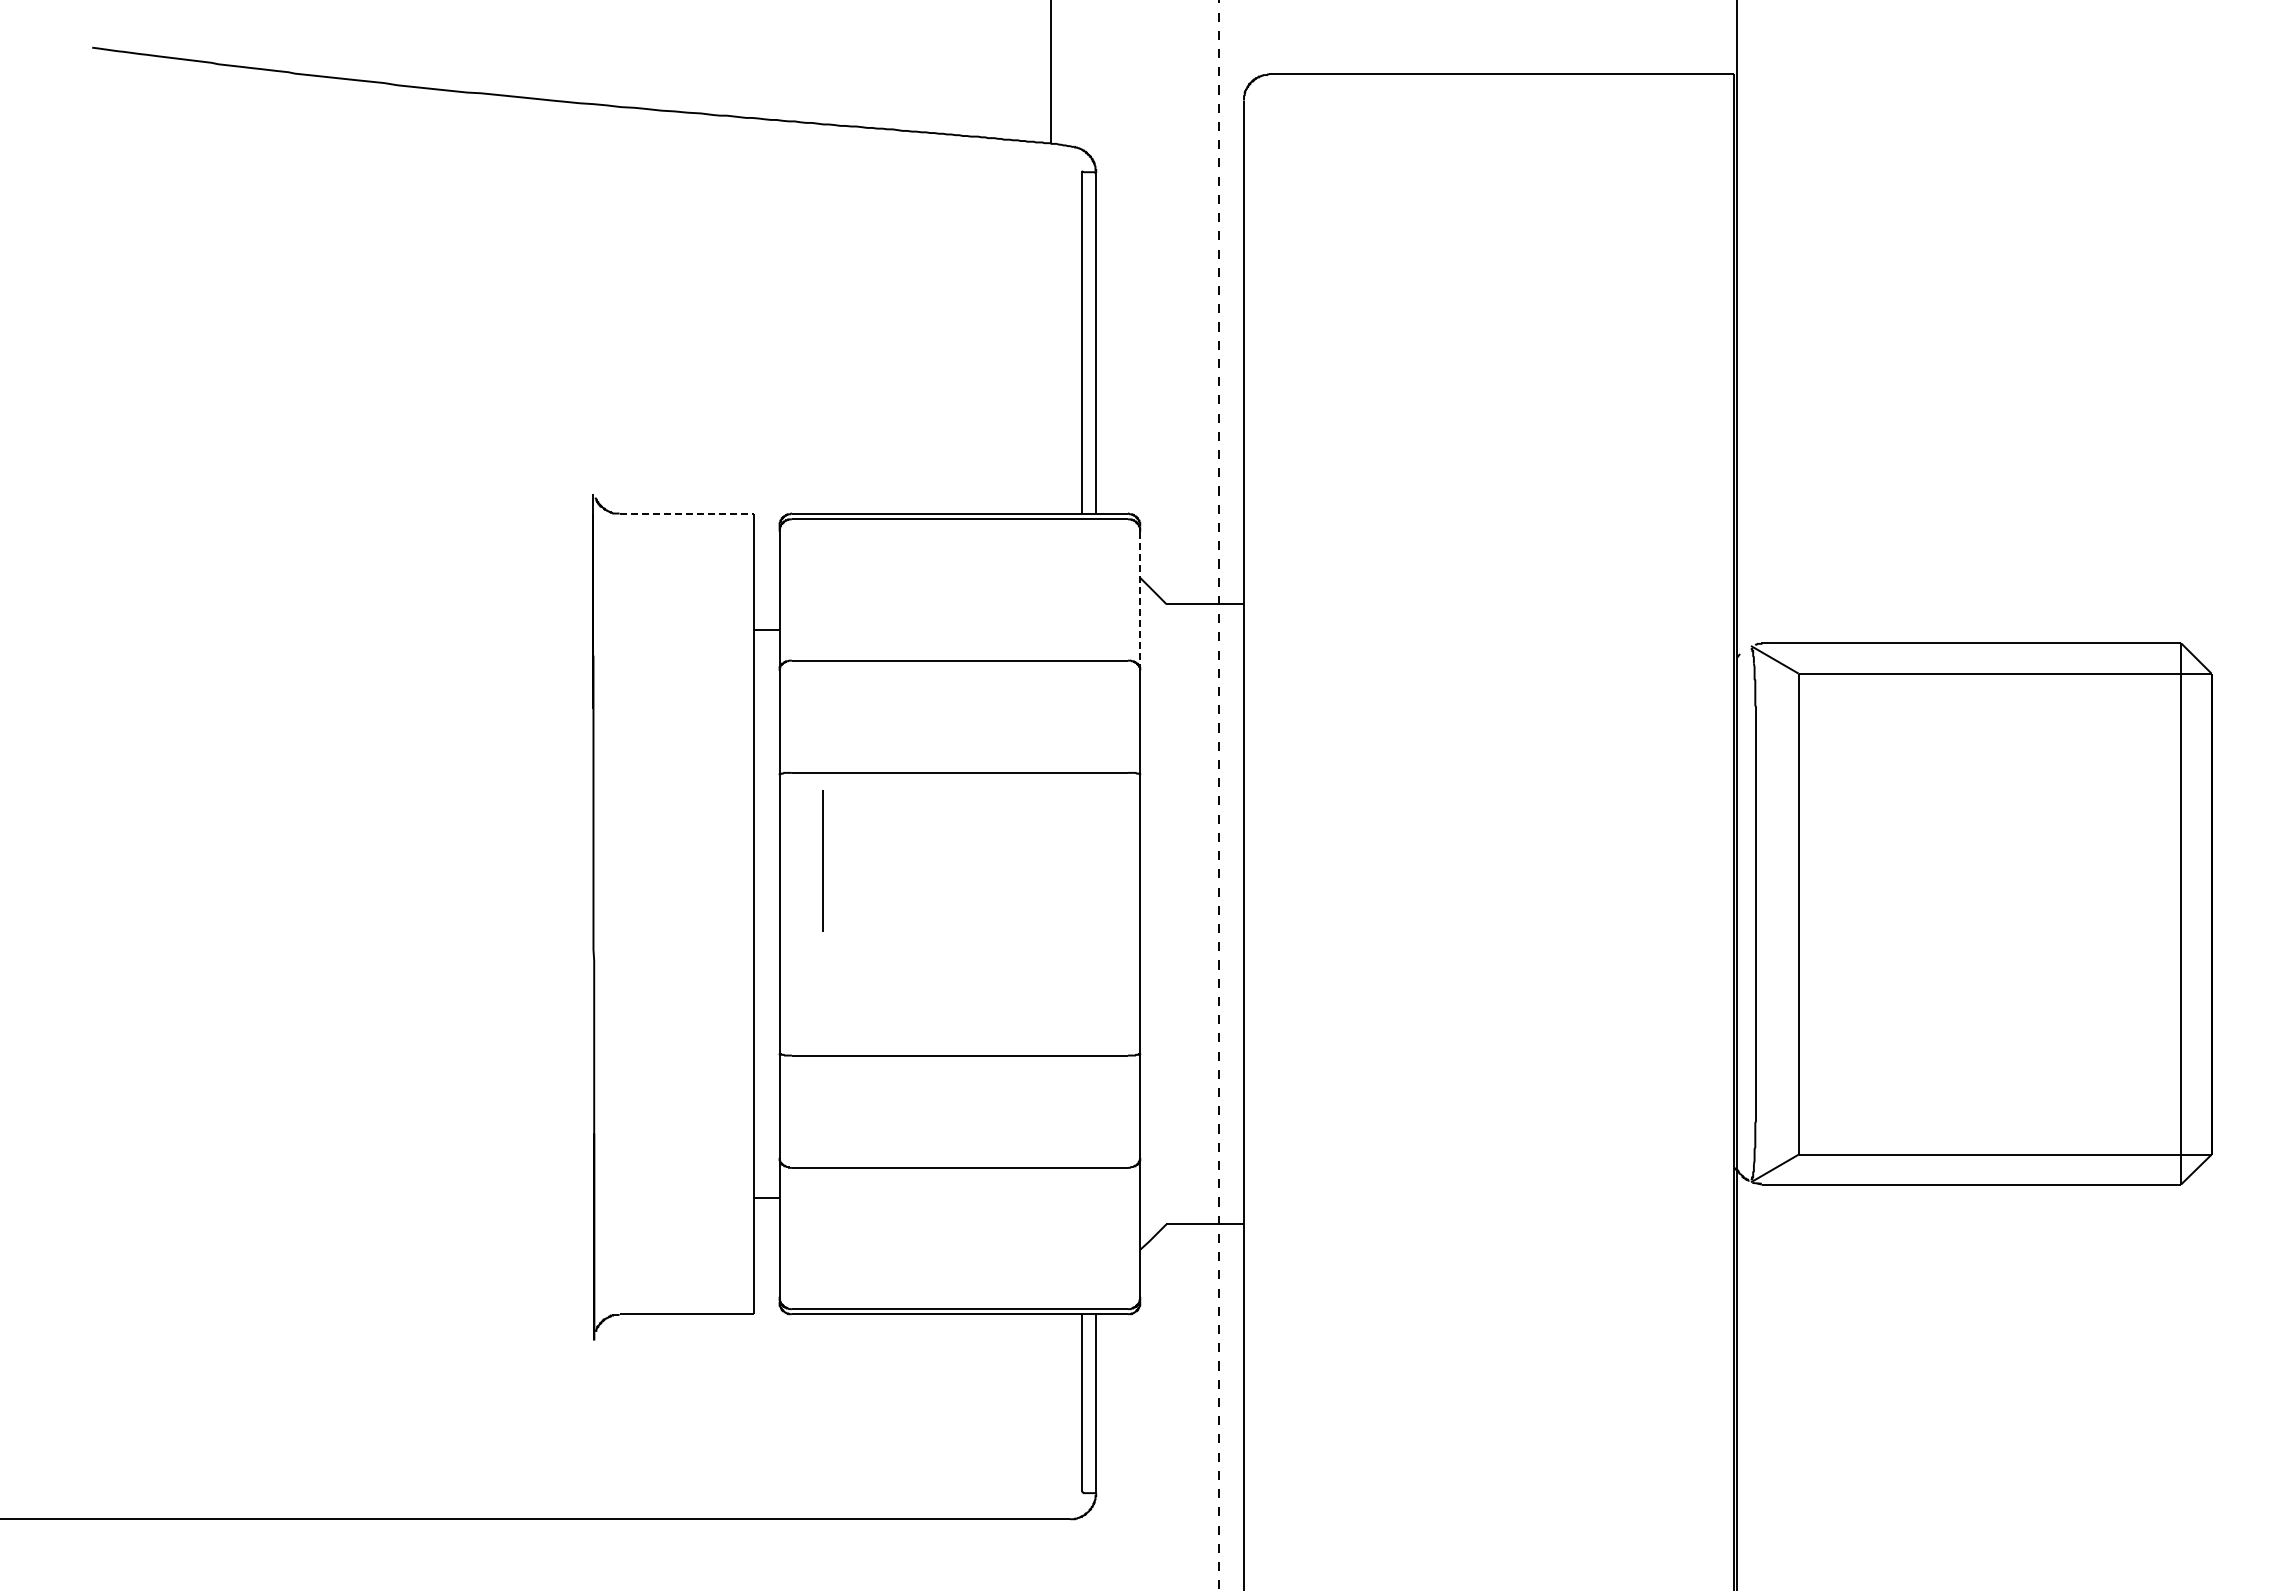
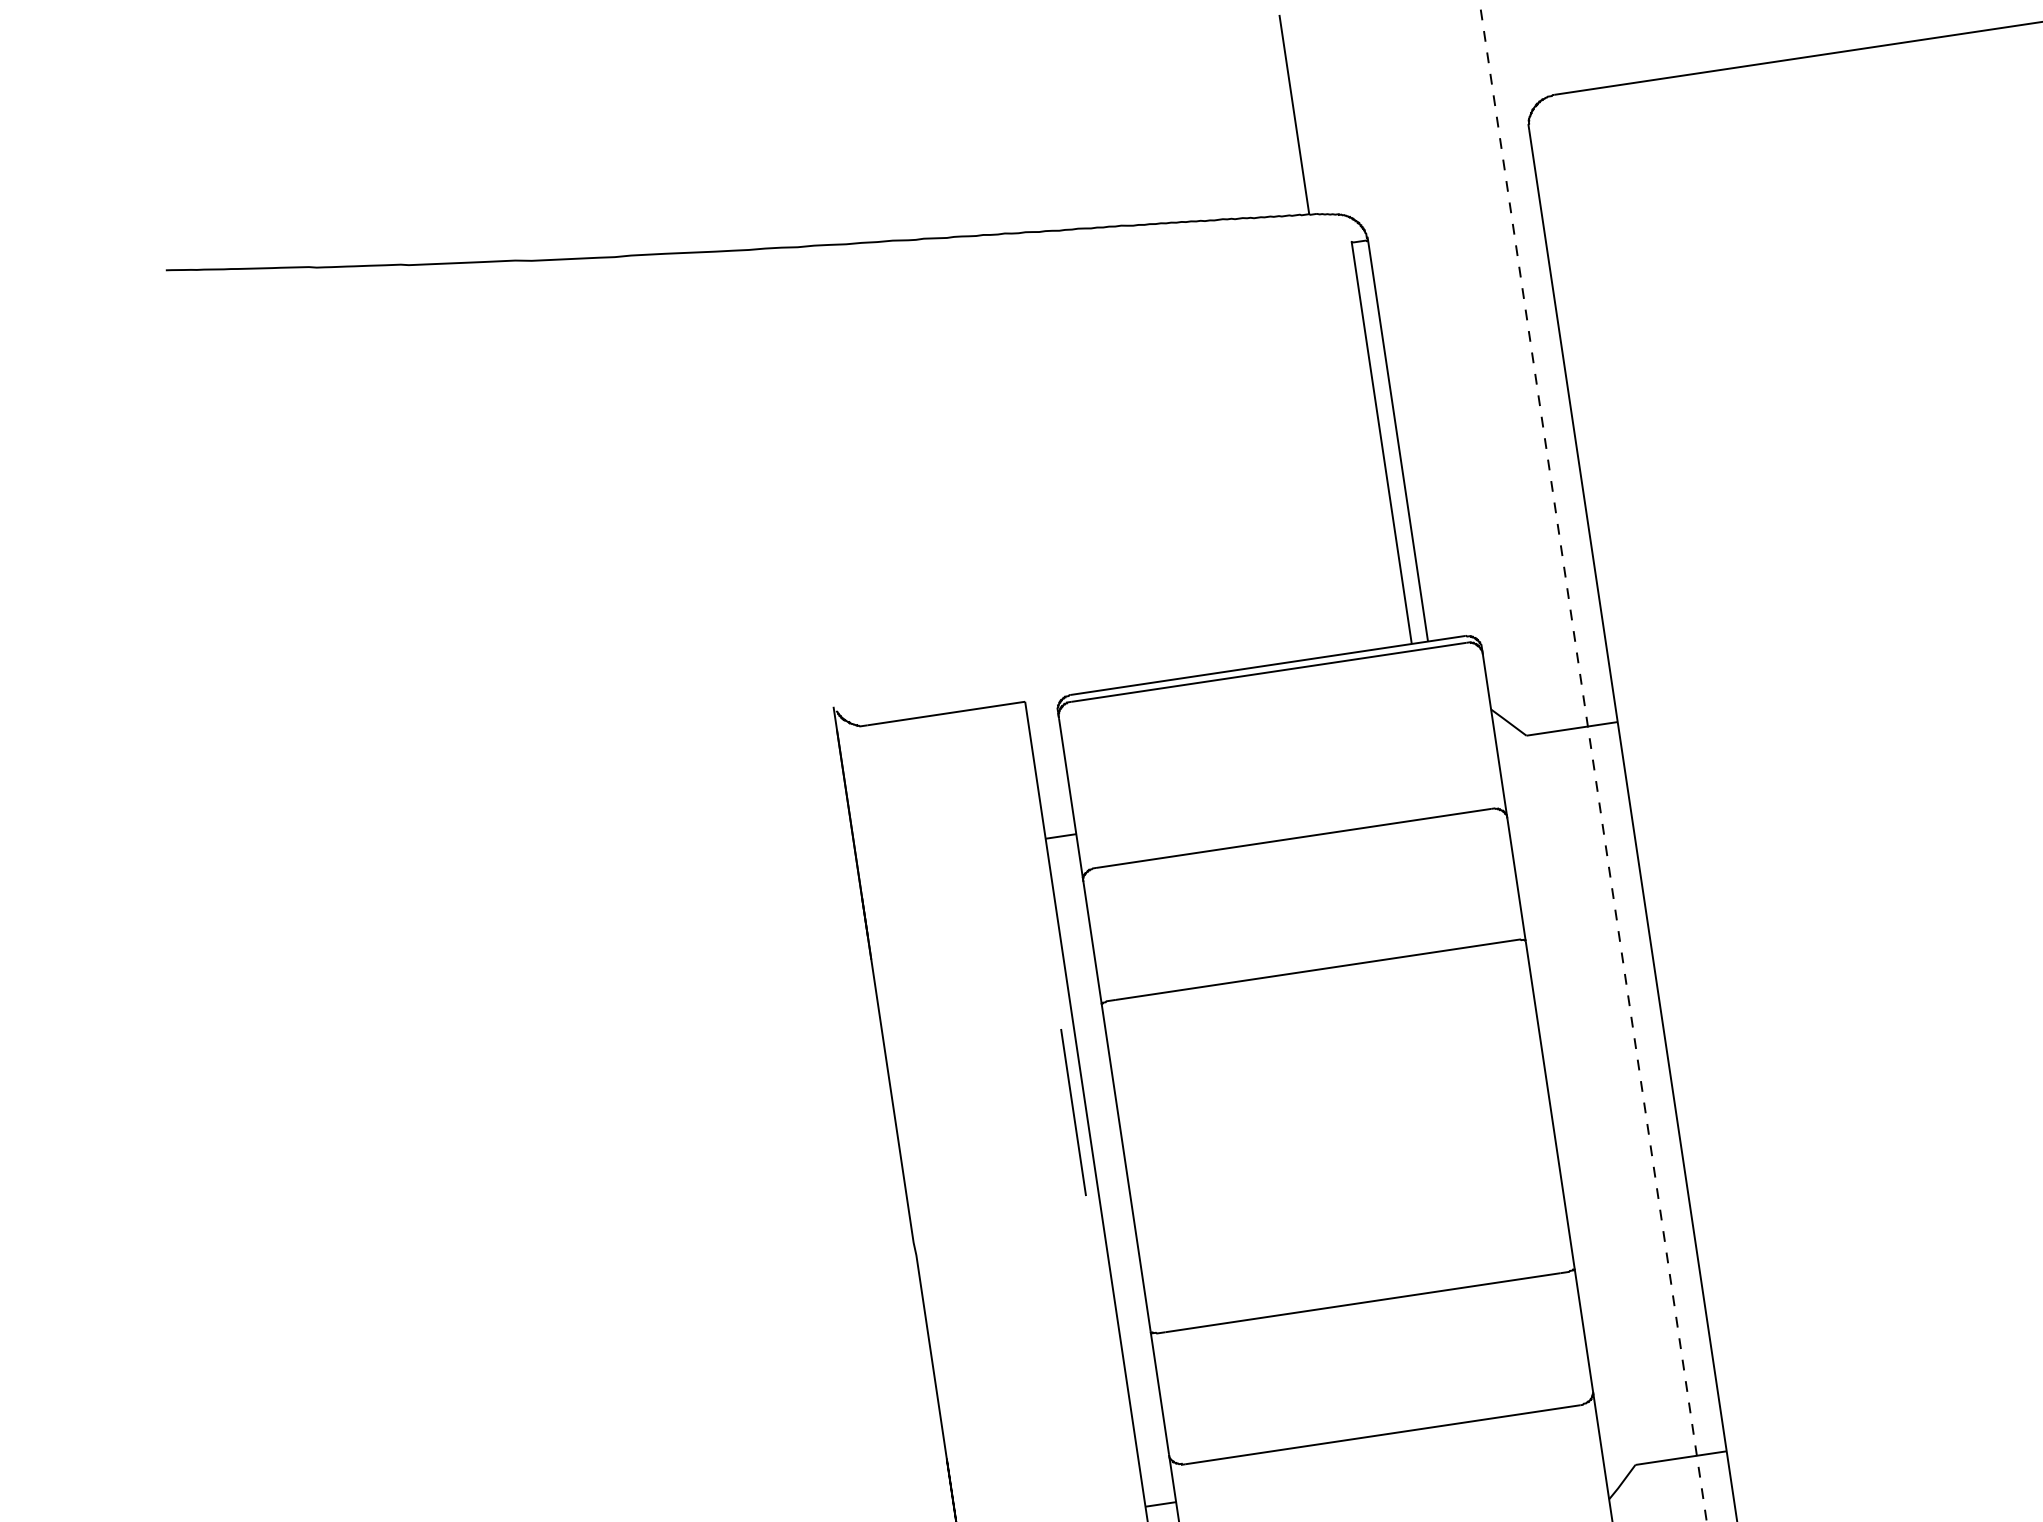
line: (687, 513) -> (947, 713), dashed -> solid
line: (1140, 601) -> (1495, 737), dashed -> solid
line: (822, 860) -> (1073, 1111), moved

